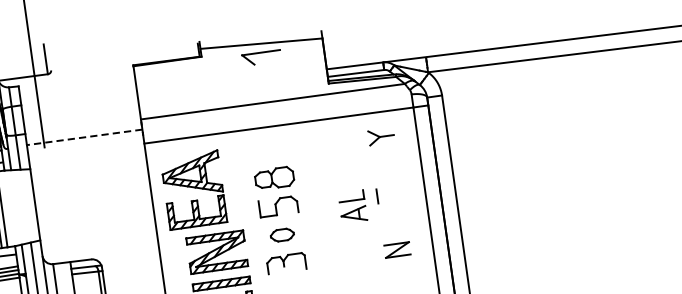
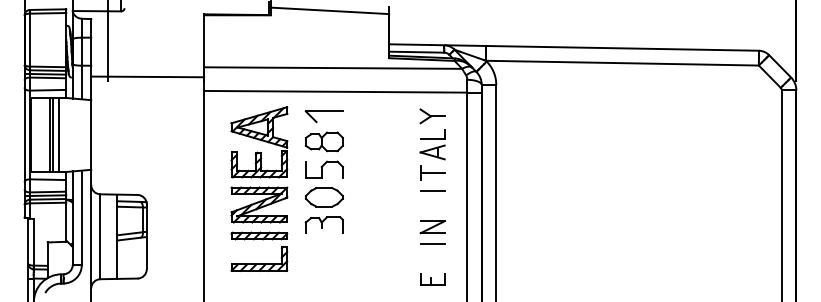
part: (260, 57) -> (323, 116), moved
line: (84, 136) -> (147, 76), dashed -> solid
part: (194, 190) -> (259, 142), moved
line: (389, 195) -> (432, 173), added
part: (352, 206) -> (432, 144), moved
line: (392, 212) -> (432, 190), added
part: (281, 235) -> (323, 197), size x1.67
line: (399, 267) -> (432, 244), added

